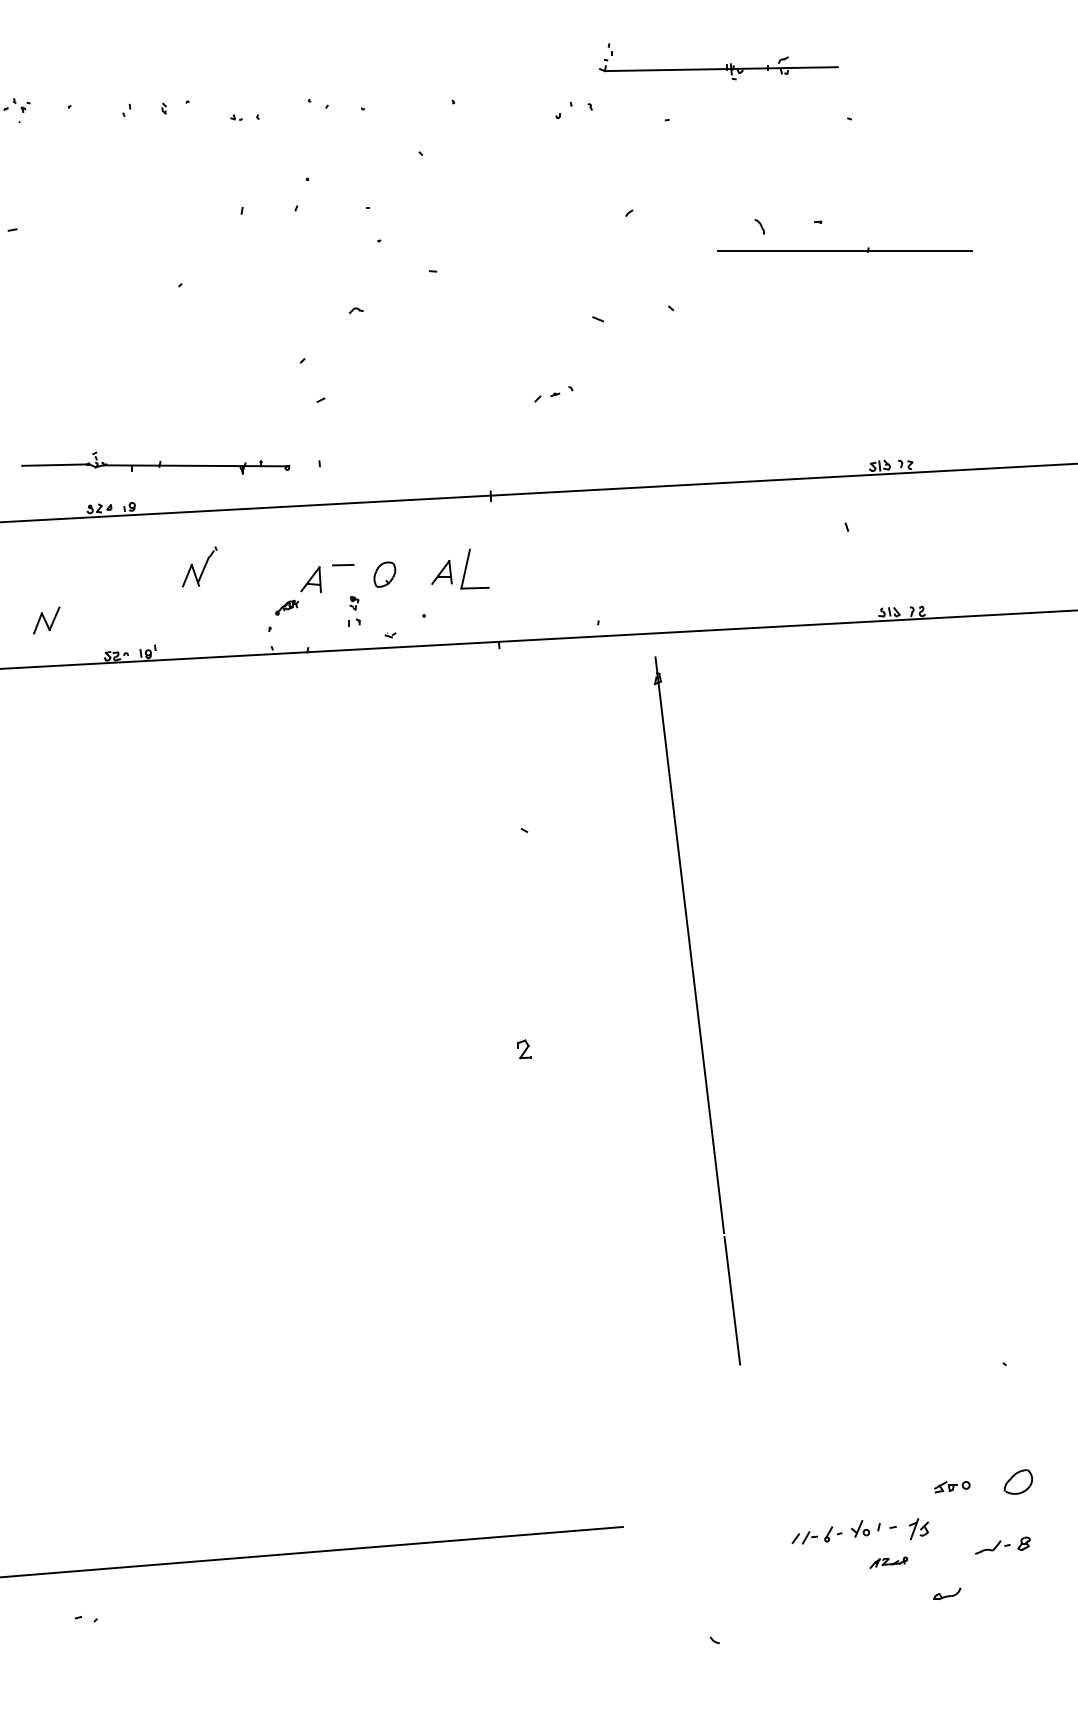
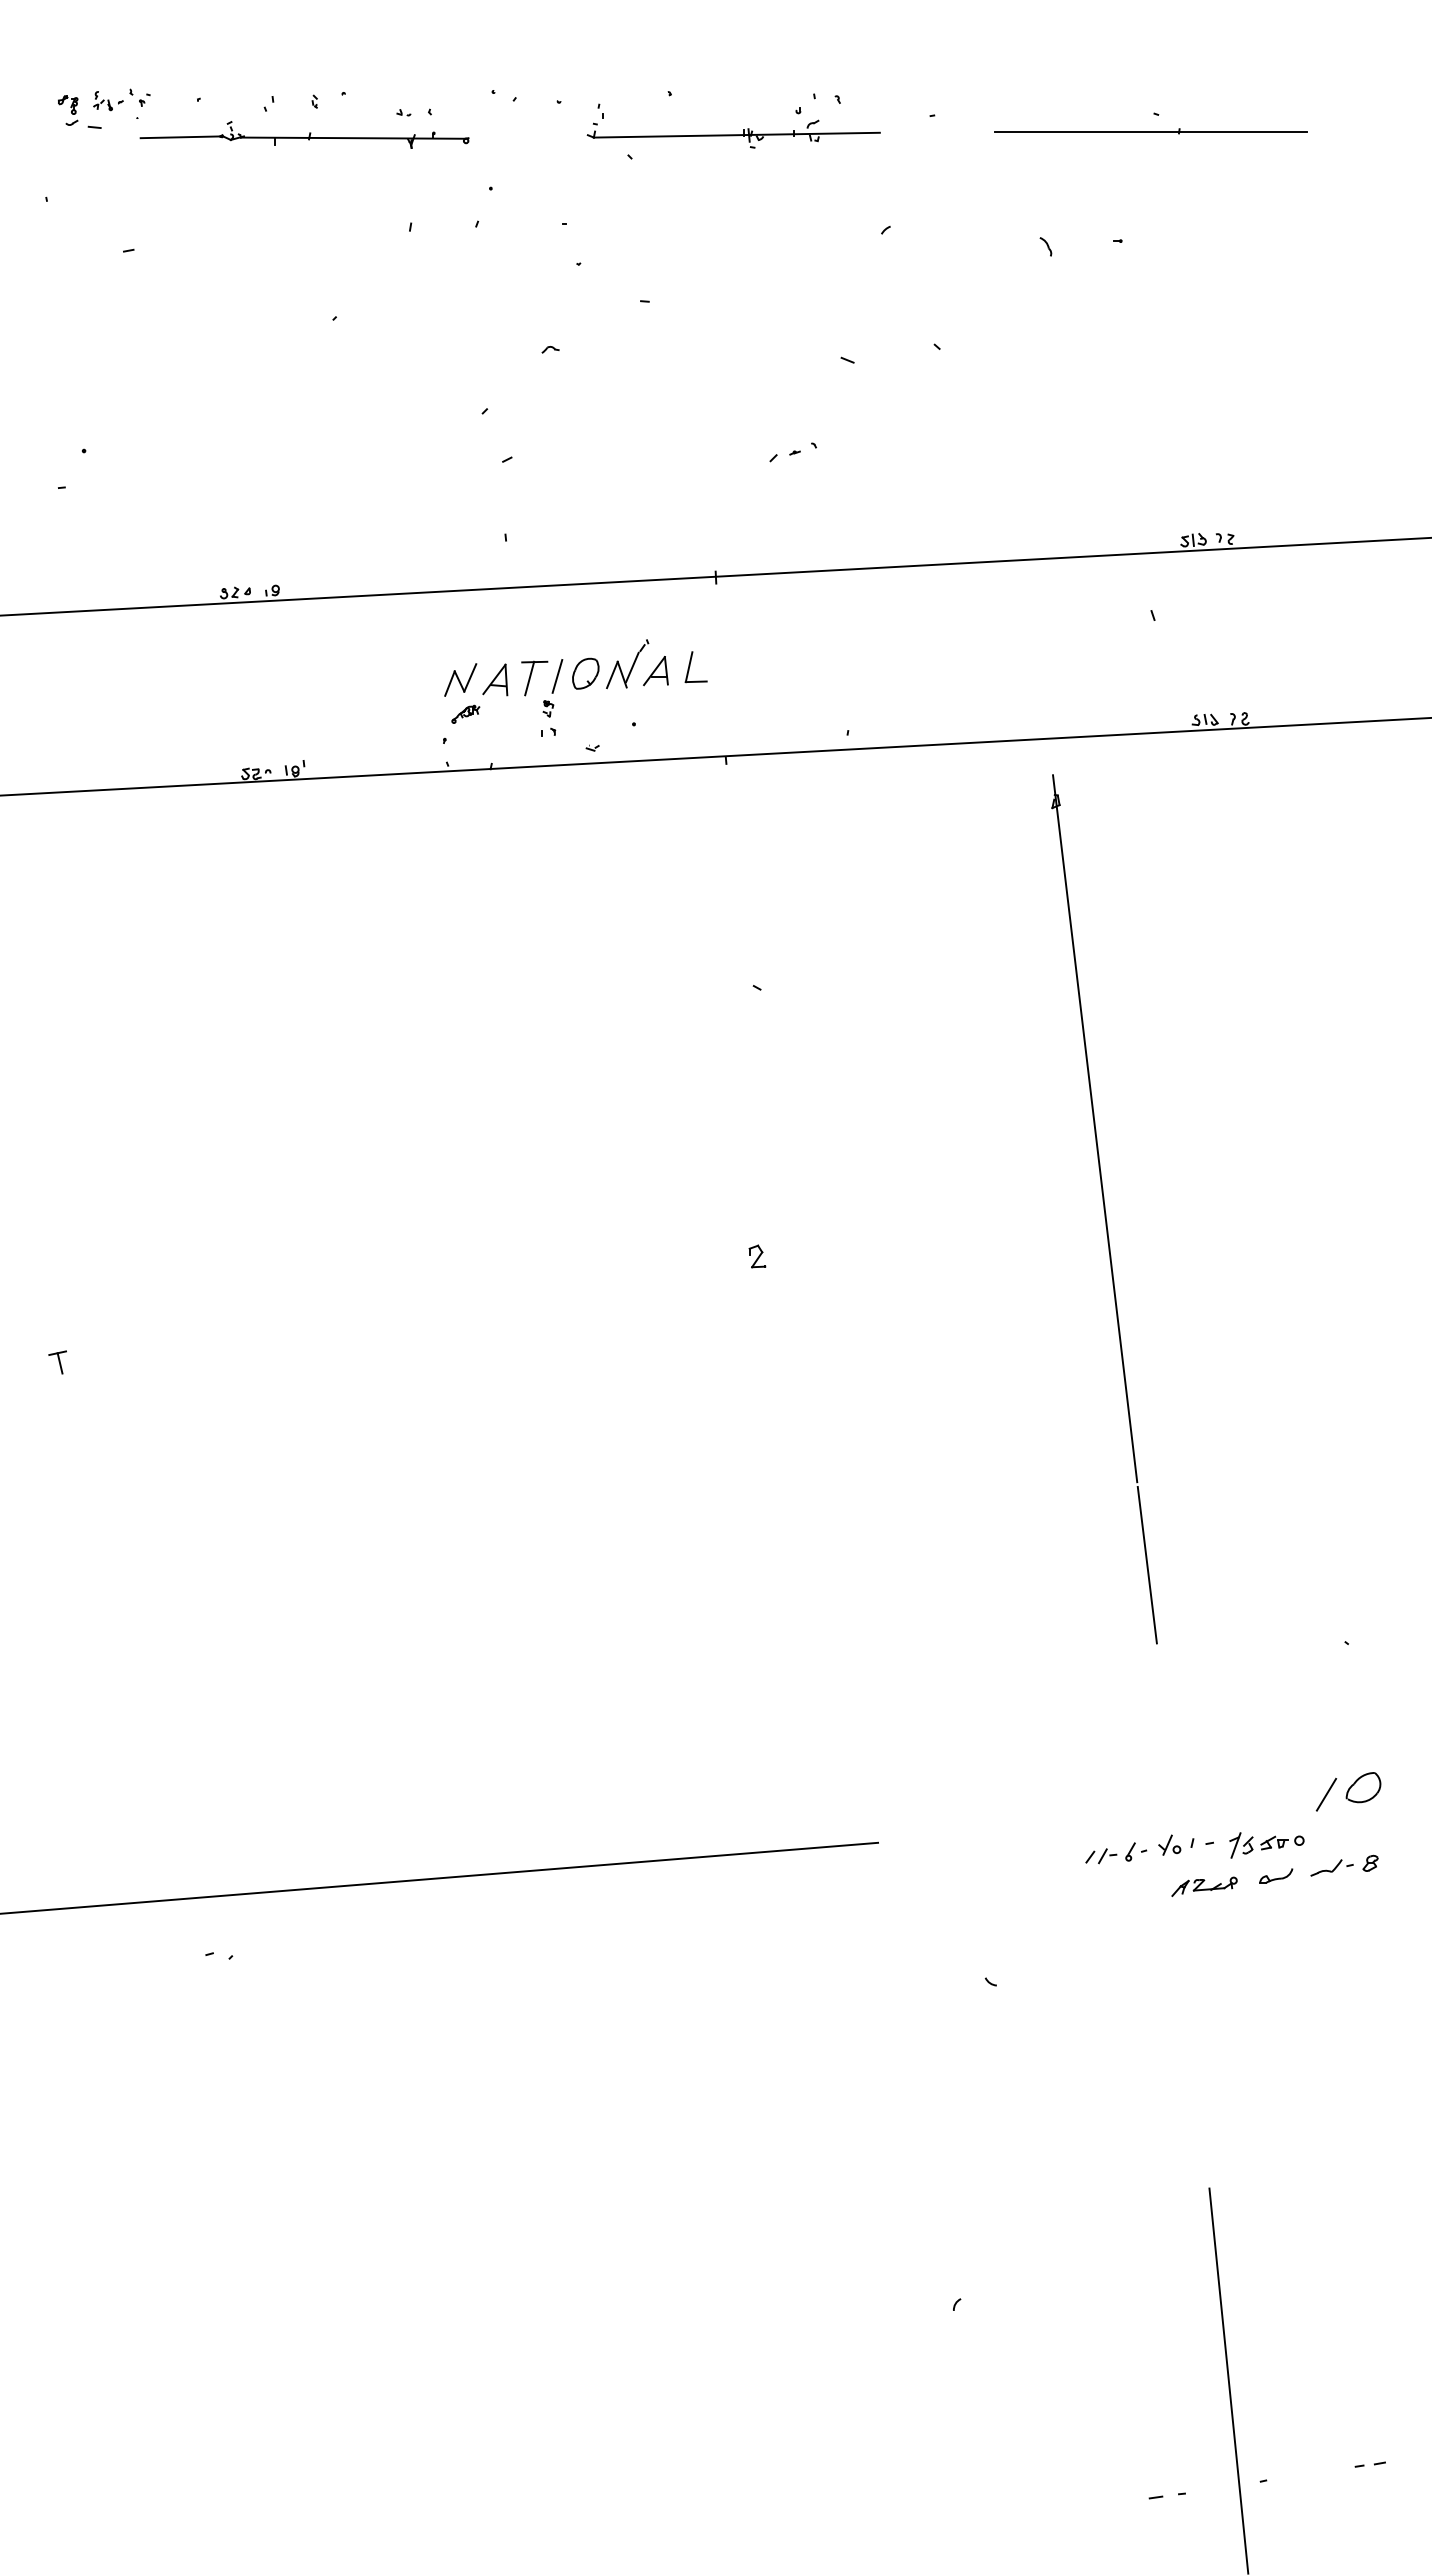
part: (718, 68) -> (733, 134), moved
part: (844, 250) -> (1150, 131), moved
part: (155, 462) -> (304, 134), moved
part: (199, 567) -> (627, 664), moved
part: (474, 569) -> (695, 667), size x0.62
line: (361, 576) -> (557, 676), added
line: (339, 578) -> (529, 678), added
part: (46, 620) -> (460, 679), moved
part: (697, 1011) -> (1104, 1209), moved
part: (952, 1486) -> (1282, 1842), moved
line: (988, 1487) -> (1326, 1794), added
part: (888, 1562) -> (1204, 1886), size x1.43
part: (947, 1593) -> (1276, 1875), moved

